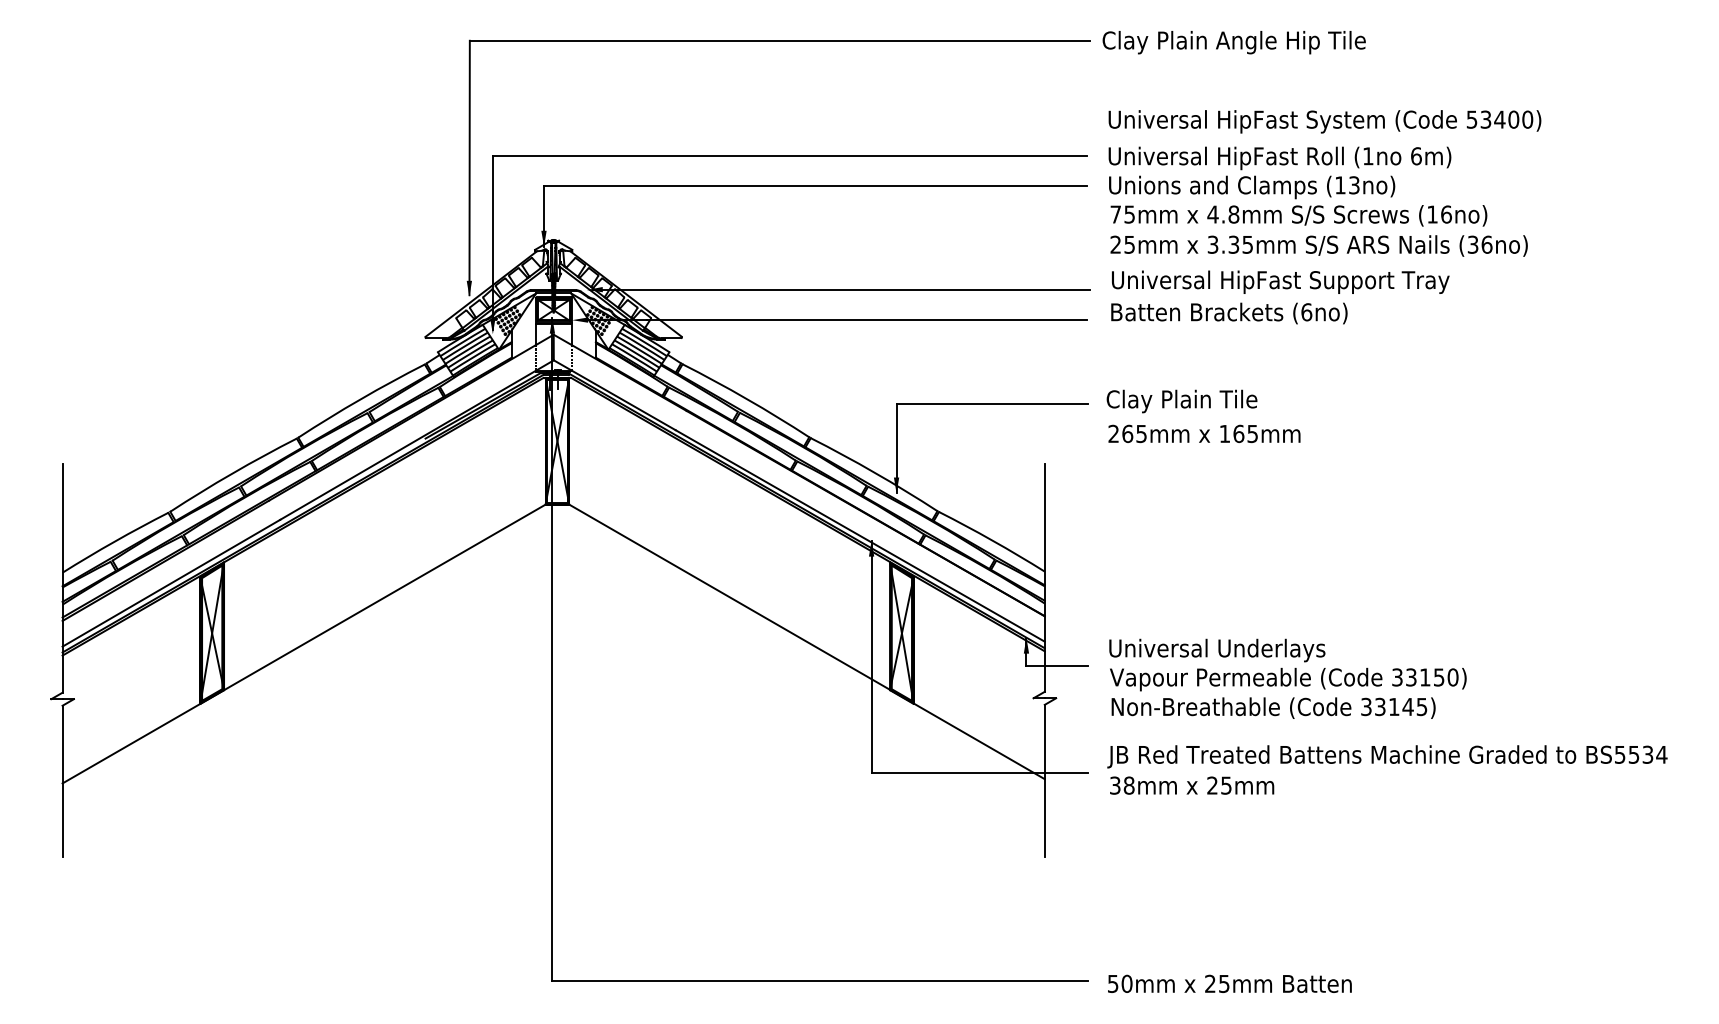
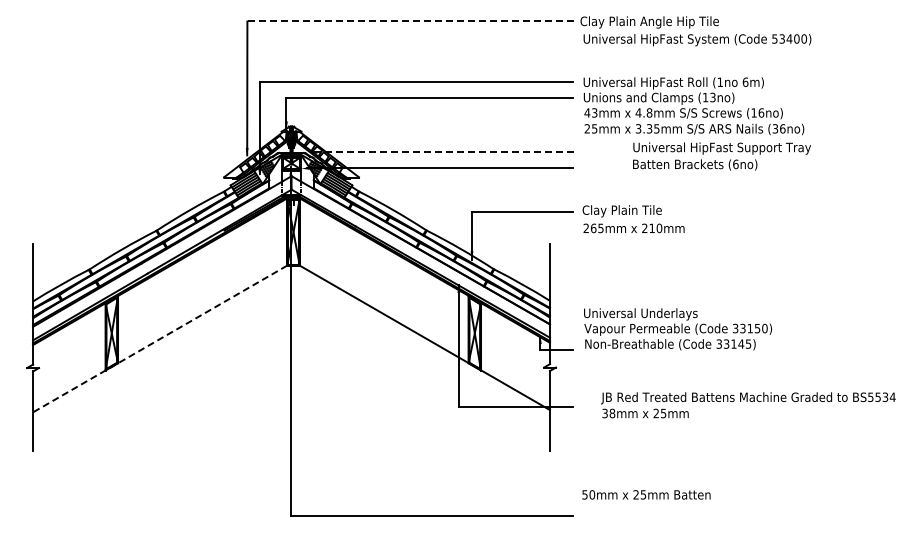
line: (777, 40) -> (409, 21), solid -> dashed
text: (1325, 122) -> (697, 40), moved
text: (1121, 213) -> (590, 112), 75mm -> 43mm
line: (840, 289) -> (442, 152), solid -> dashed
text: (1279, 297) -> (721, 156), moved
text: (1239, 434) -> (652, 228), 165mm -> 210mm
line: (304, 643) -> (160, 338), solid -> dashed
text: (1287, 679) -> (677, 329), moved
text: (1387, 770) -> (748, 405), moved
text: (1230, 983) -> (646, 494), moved

